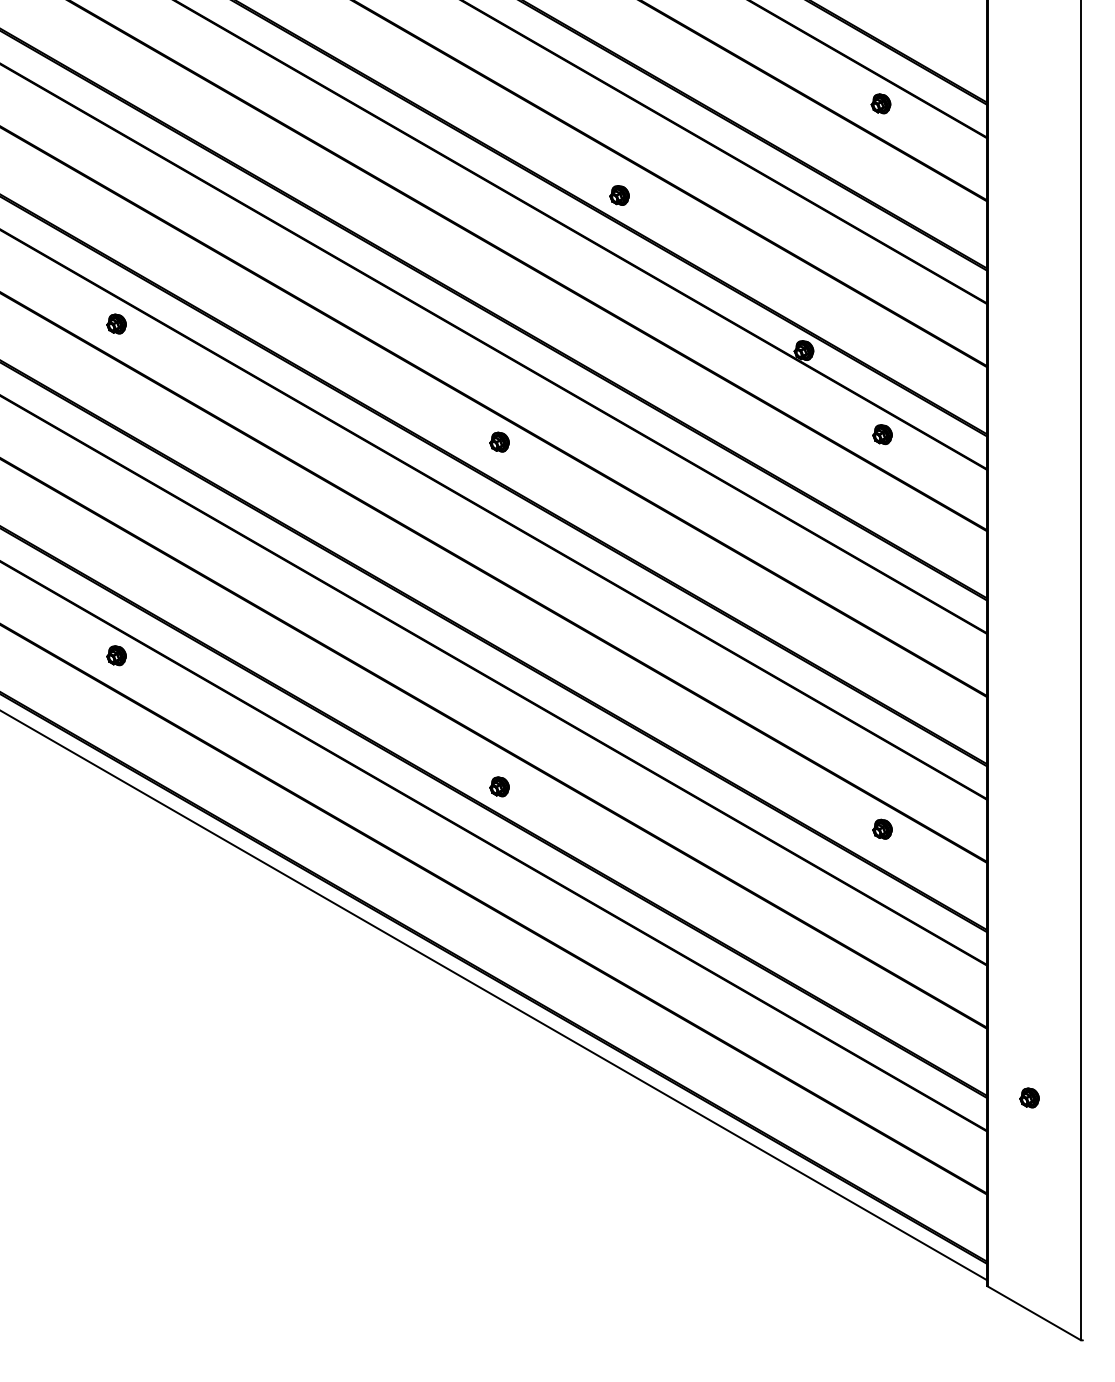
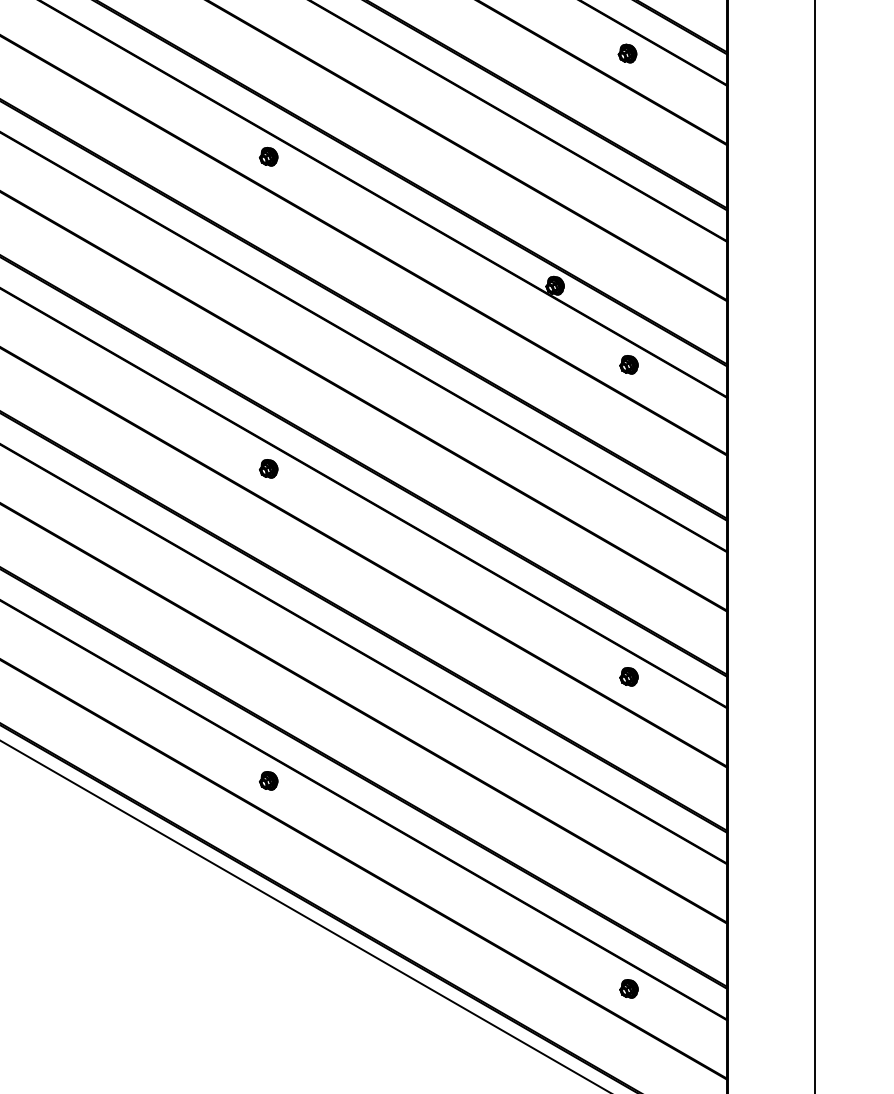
part: (619, 195) -> (268, 156), moved
part: (499, 441) -> (268, 468), moved
part: (499, 786) -> (268, 780), moved
part: (882, 828) -> (628, 676), moved
part: (1029, 1097) -> (628, 988), moved

